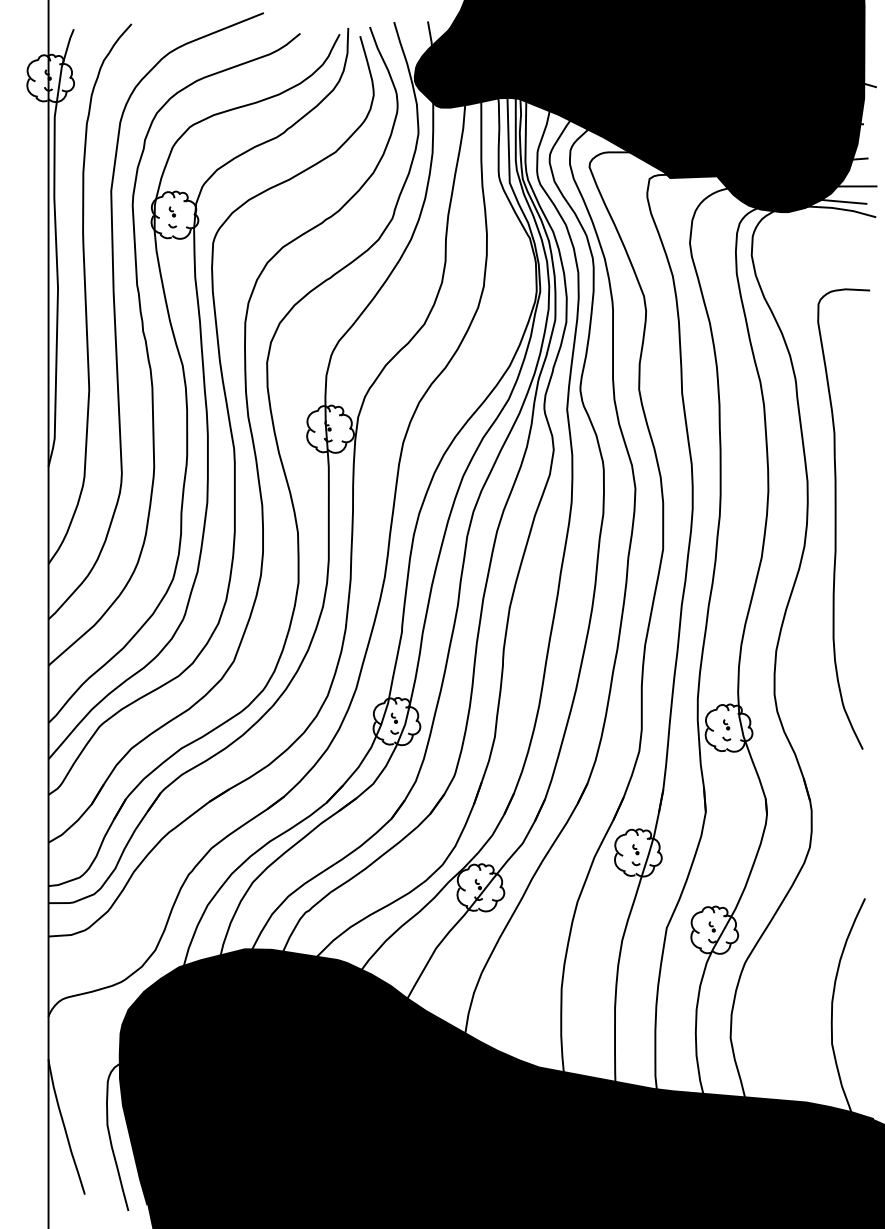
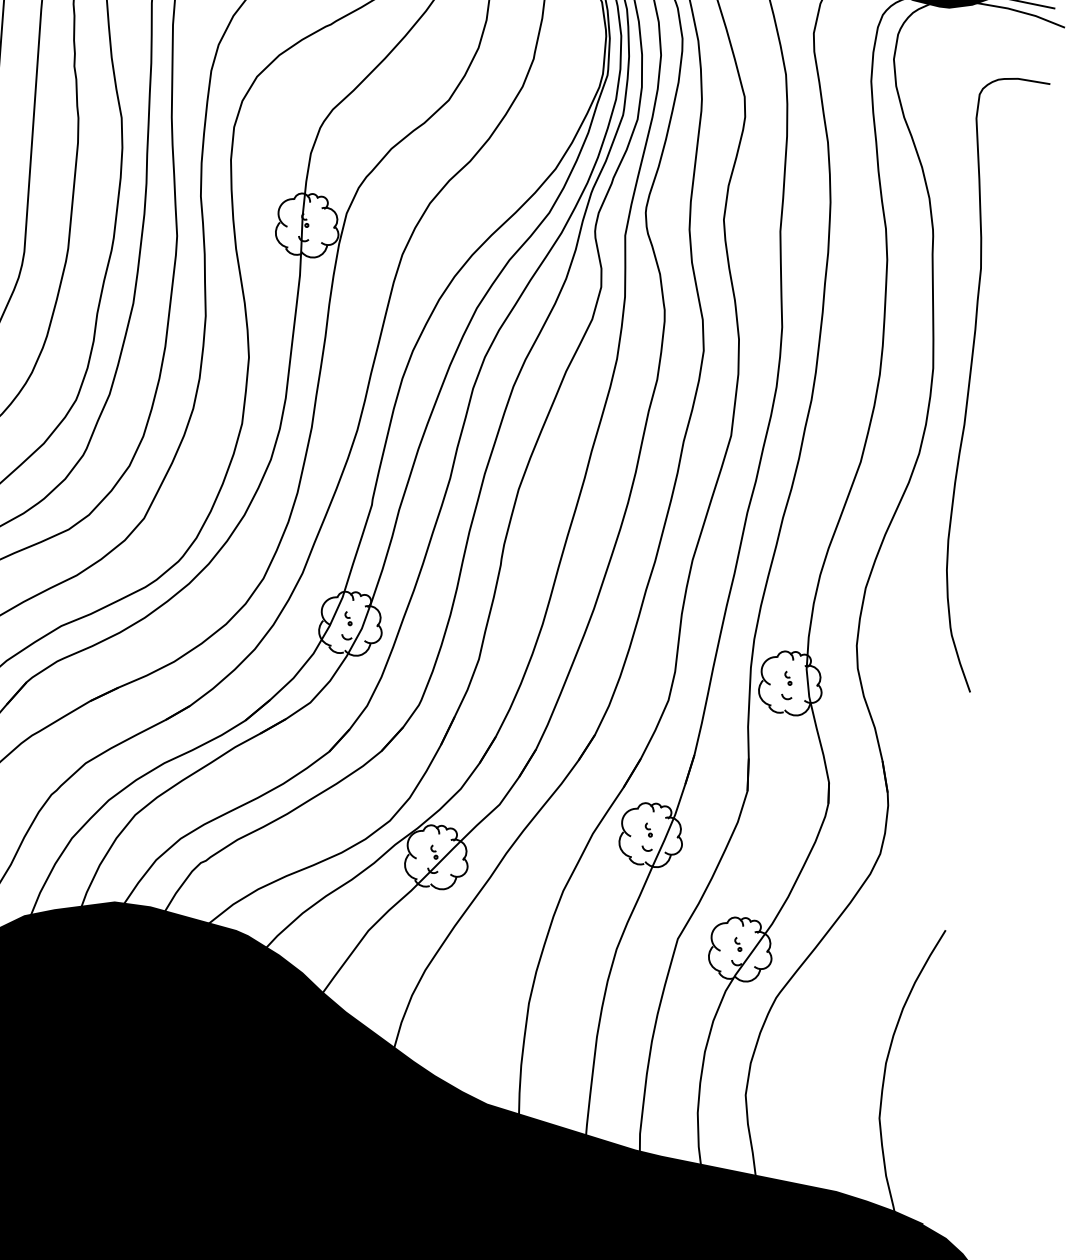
curve: (836, 518) -> (970, 381), moved

